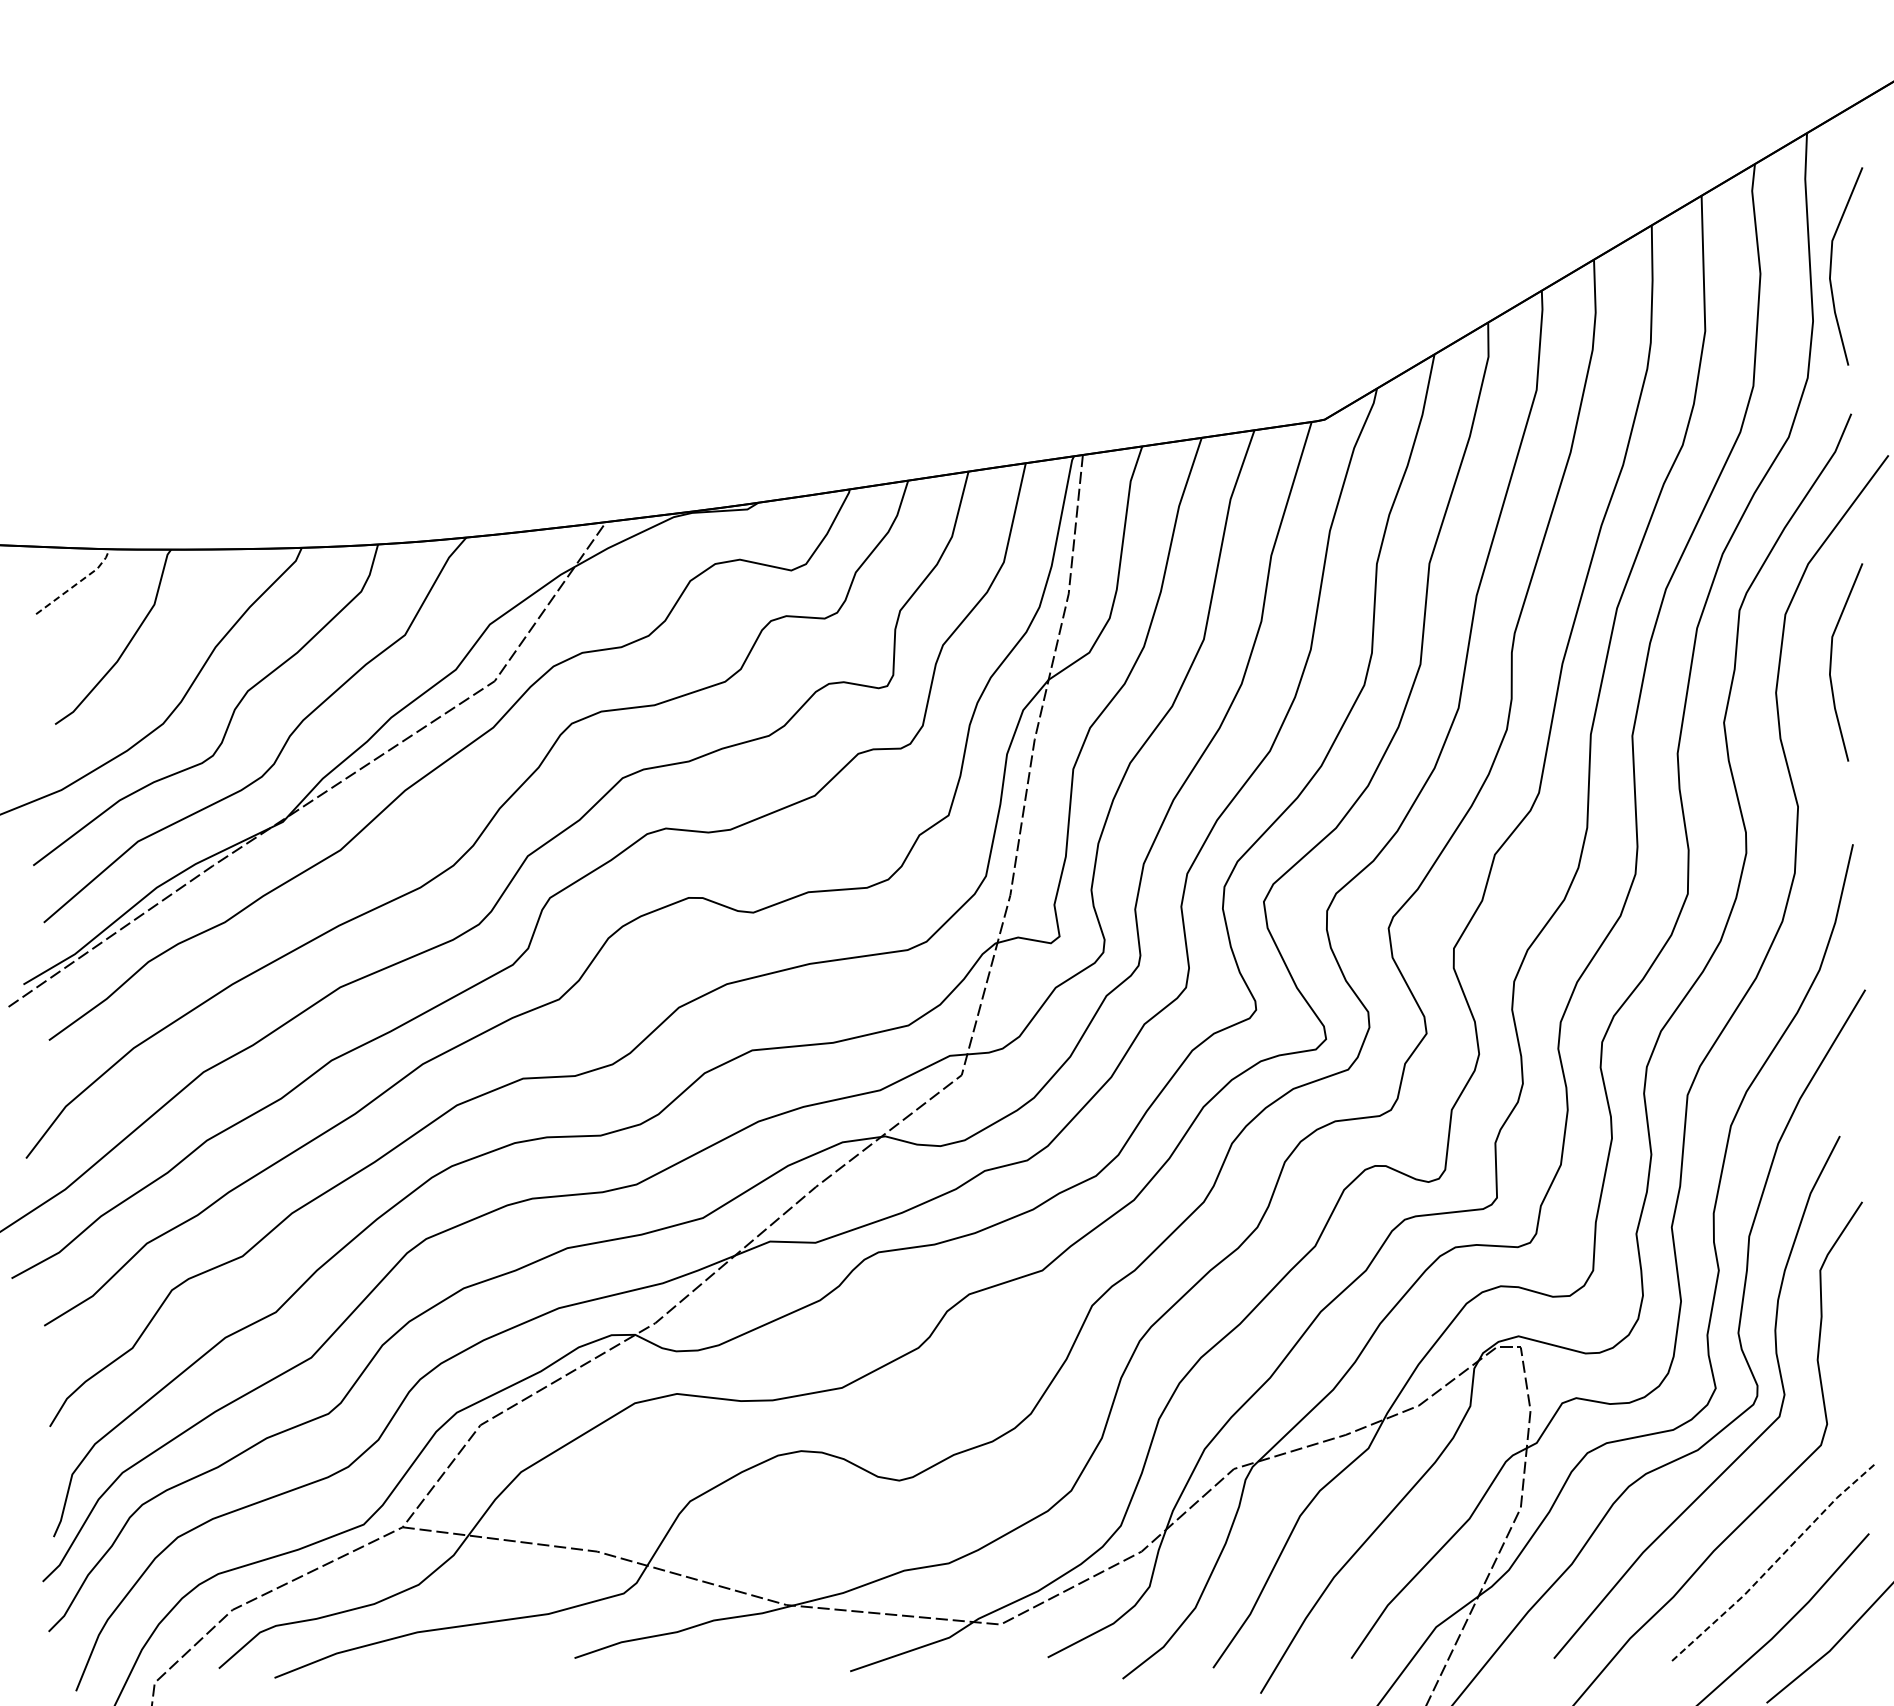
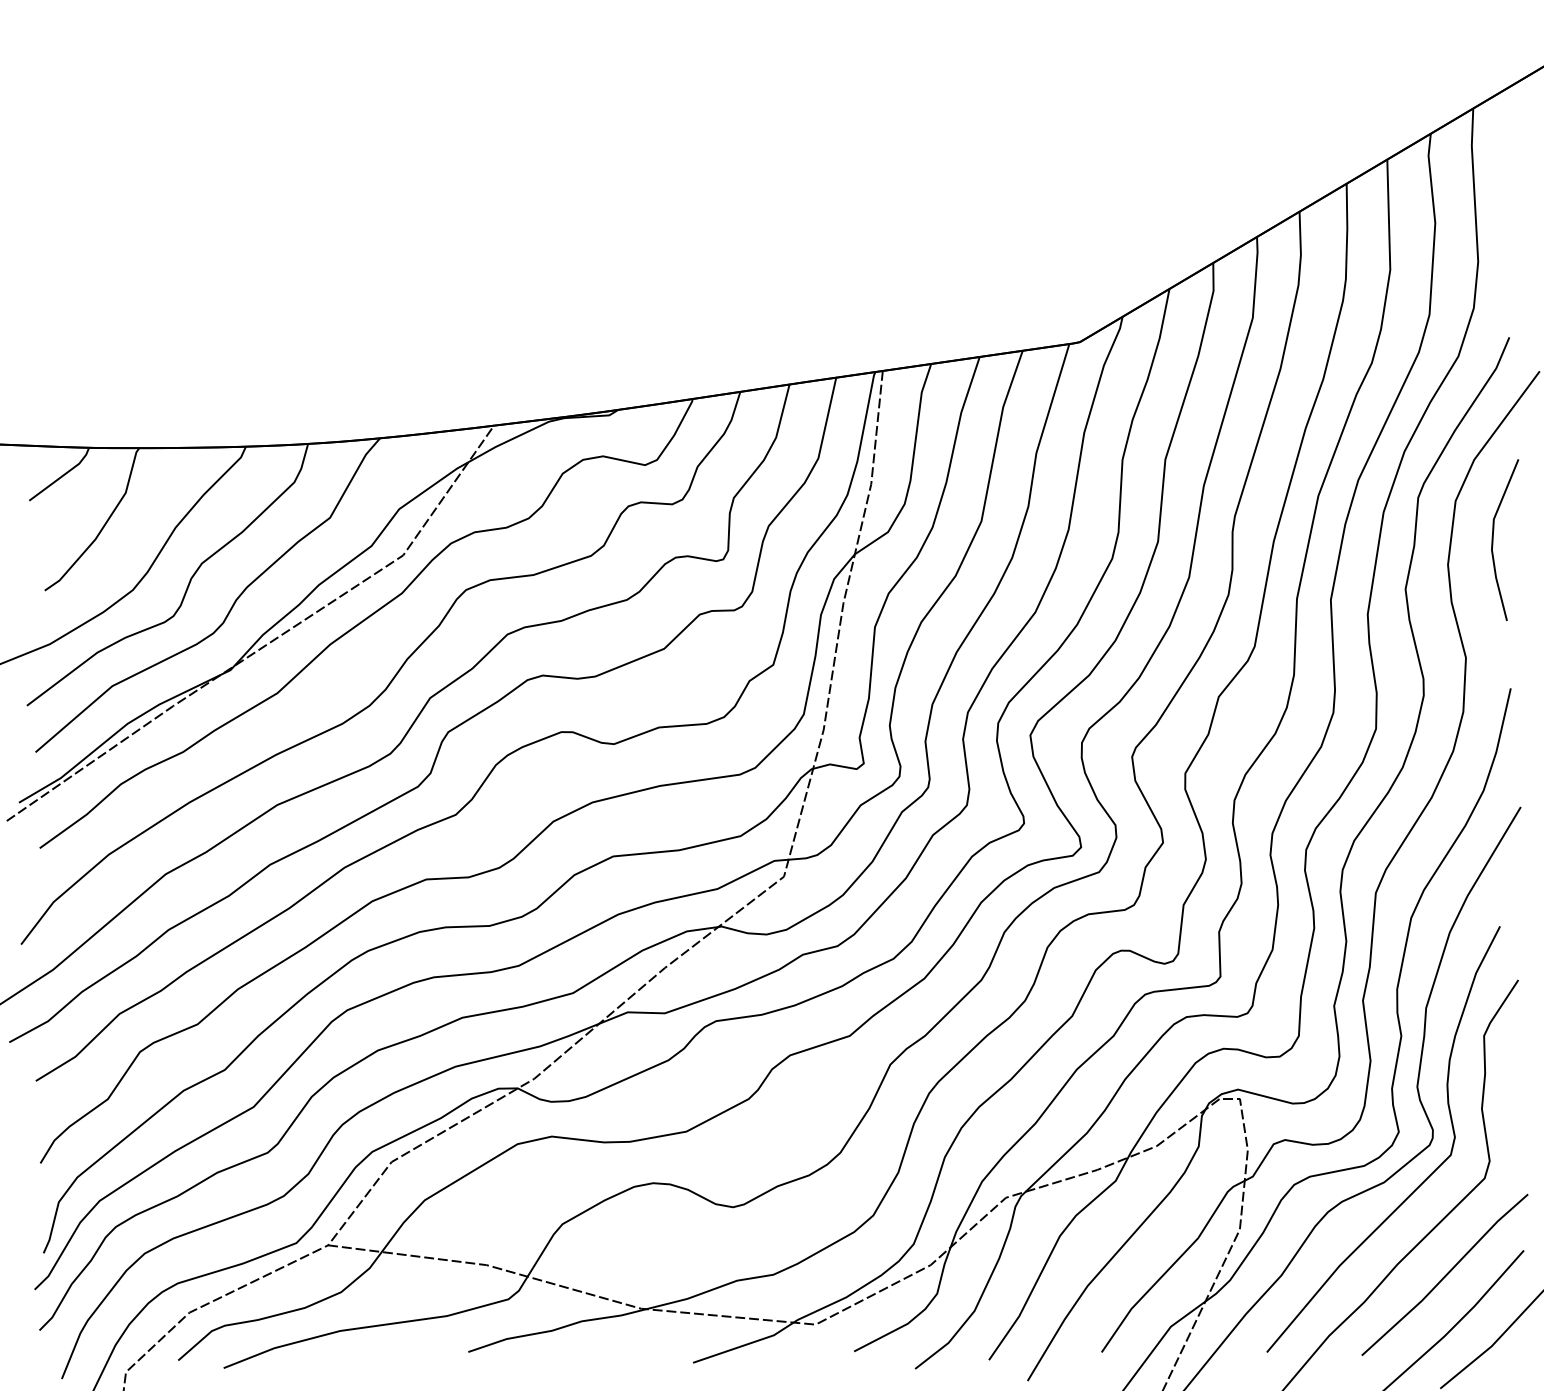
line: (1831, 266) -> (1493, 217), removed
line: (77, 583) -> (63, 475), dashed -> solid
line: (1773, 1564) -> (1445, 1275), dashed -> solid

